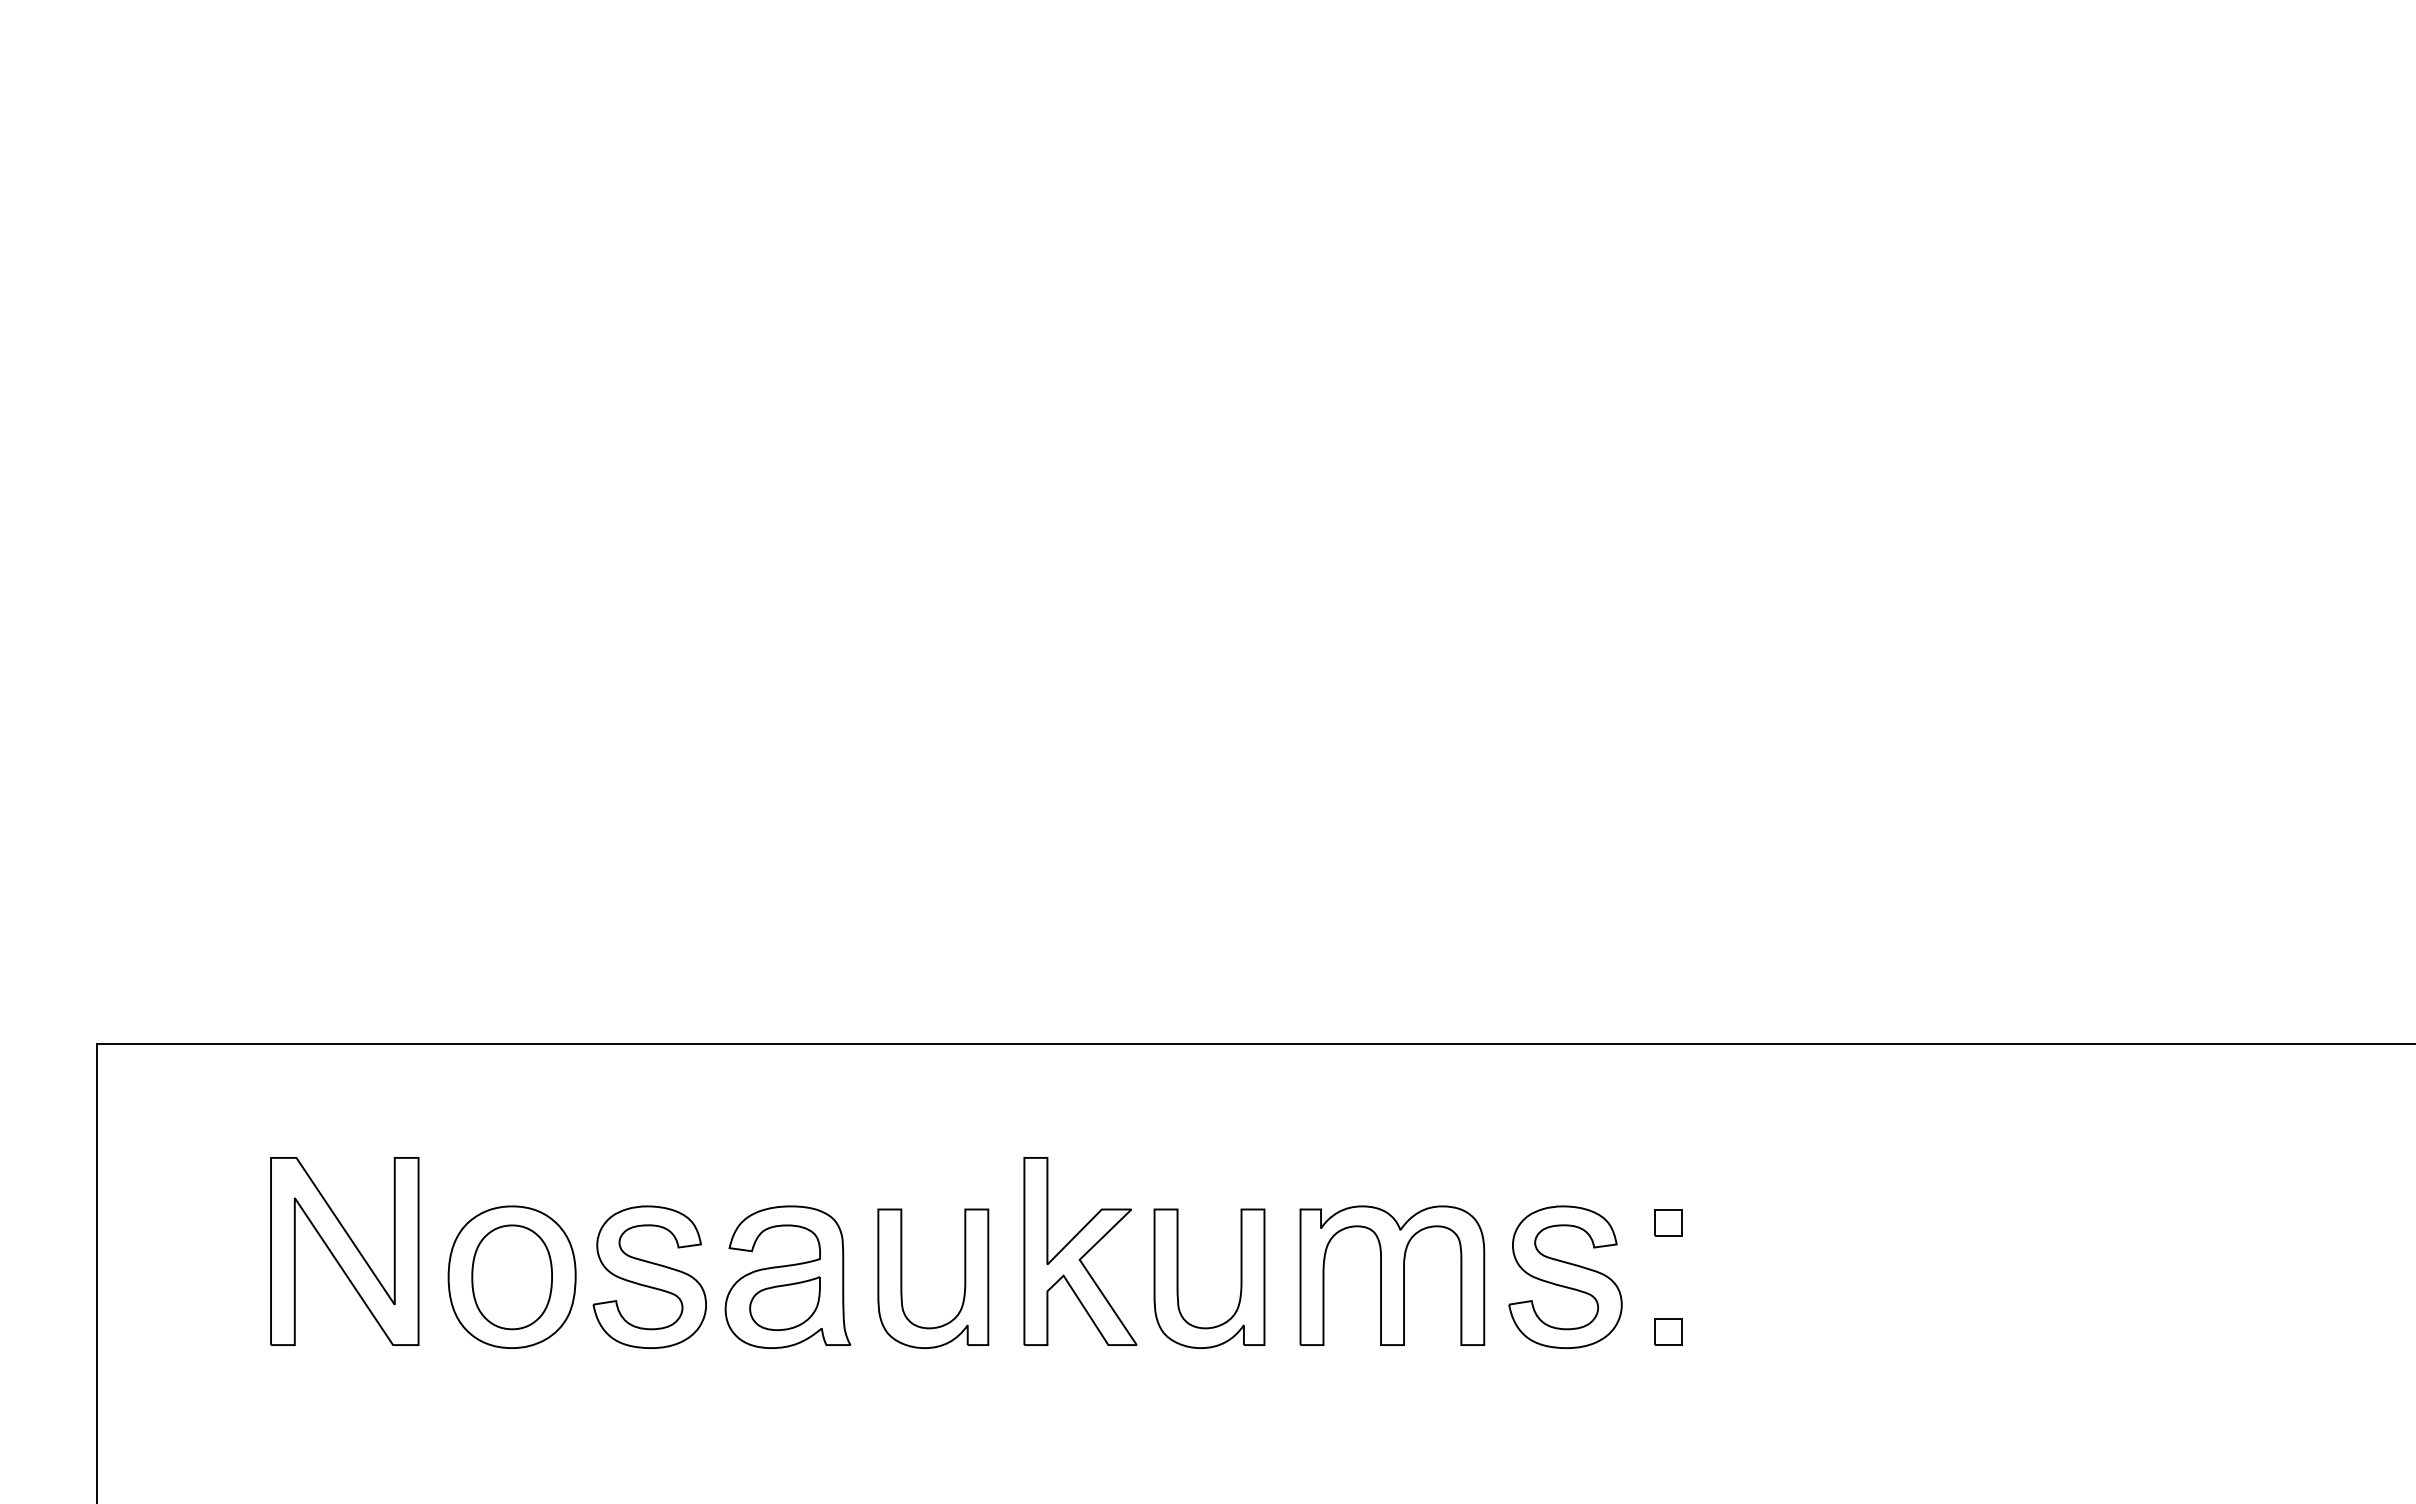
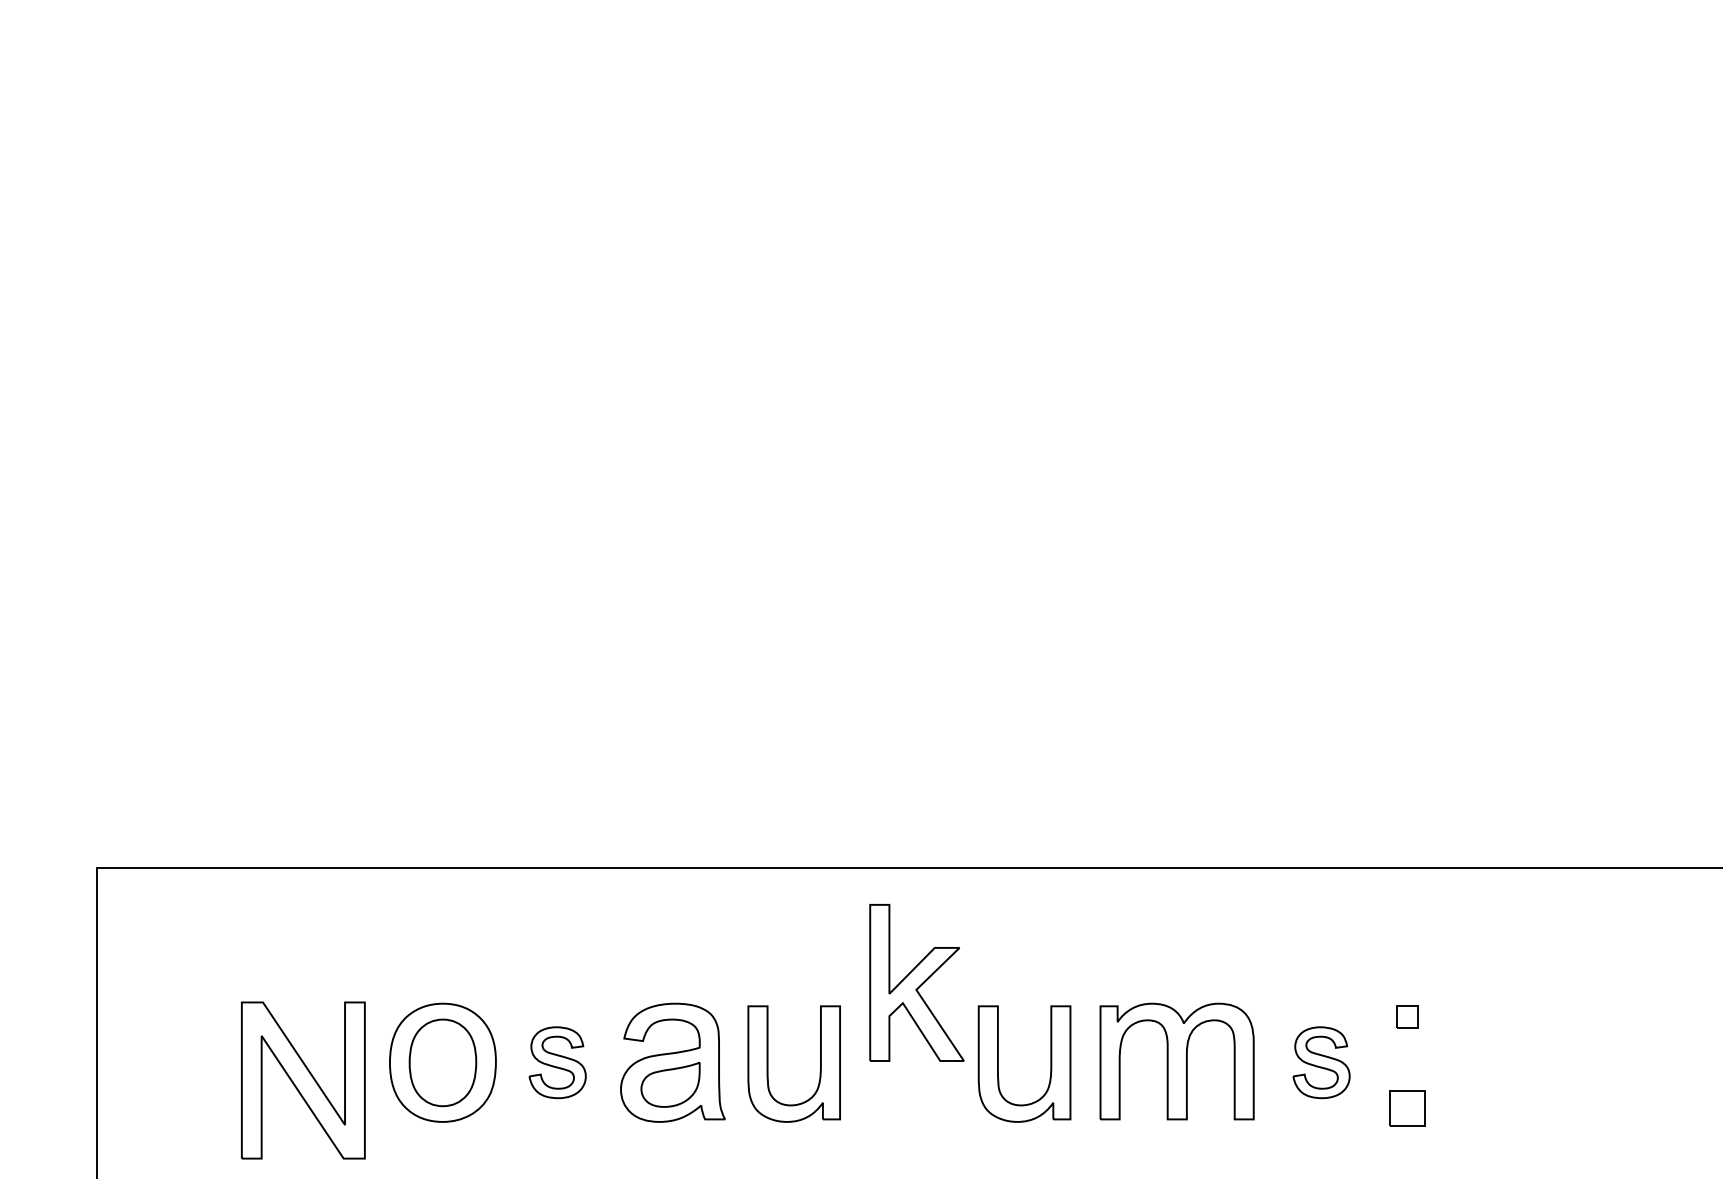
part: (344, 1251) -> (303, 1080), moved
part: (1080, 1251) -> (917, 982), moved
part: (649, 1276) -> (557, 1062), size x0.6
part: (1565, 1276) -> (1321, 1062), size x0.6
part: (1668, 1331) -> (1407, 1108), size x1.6

